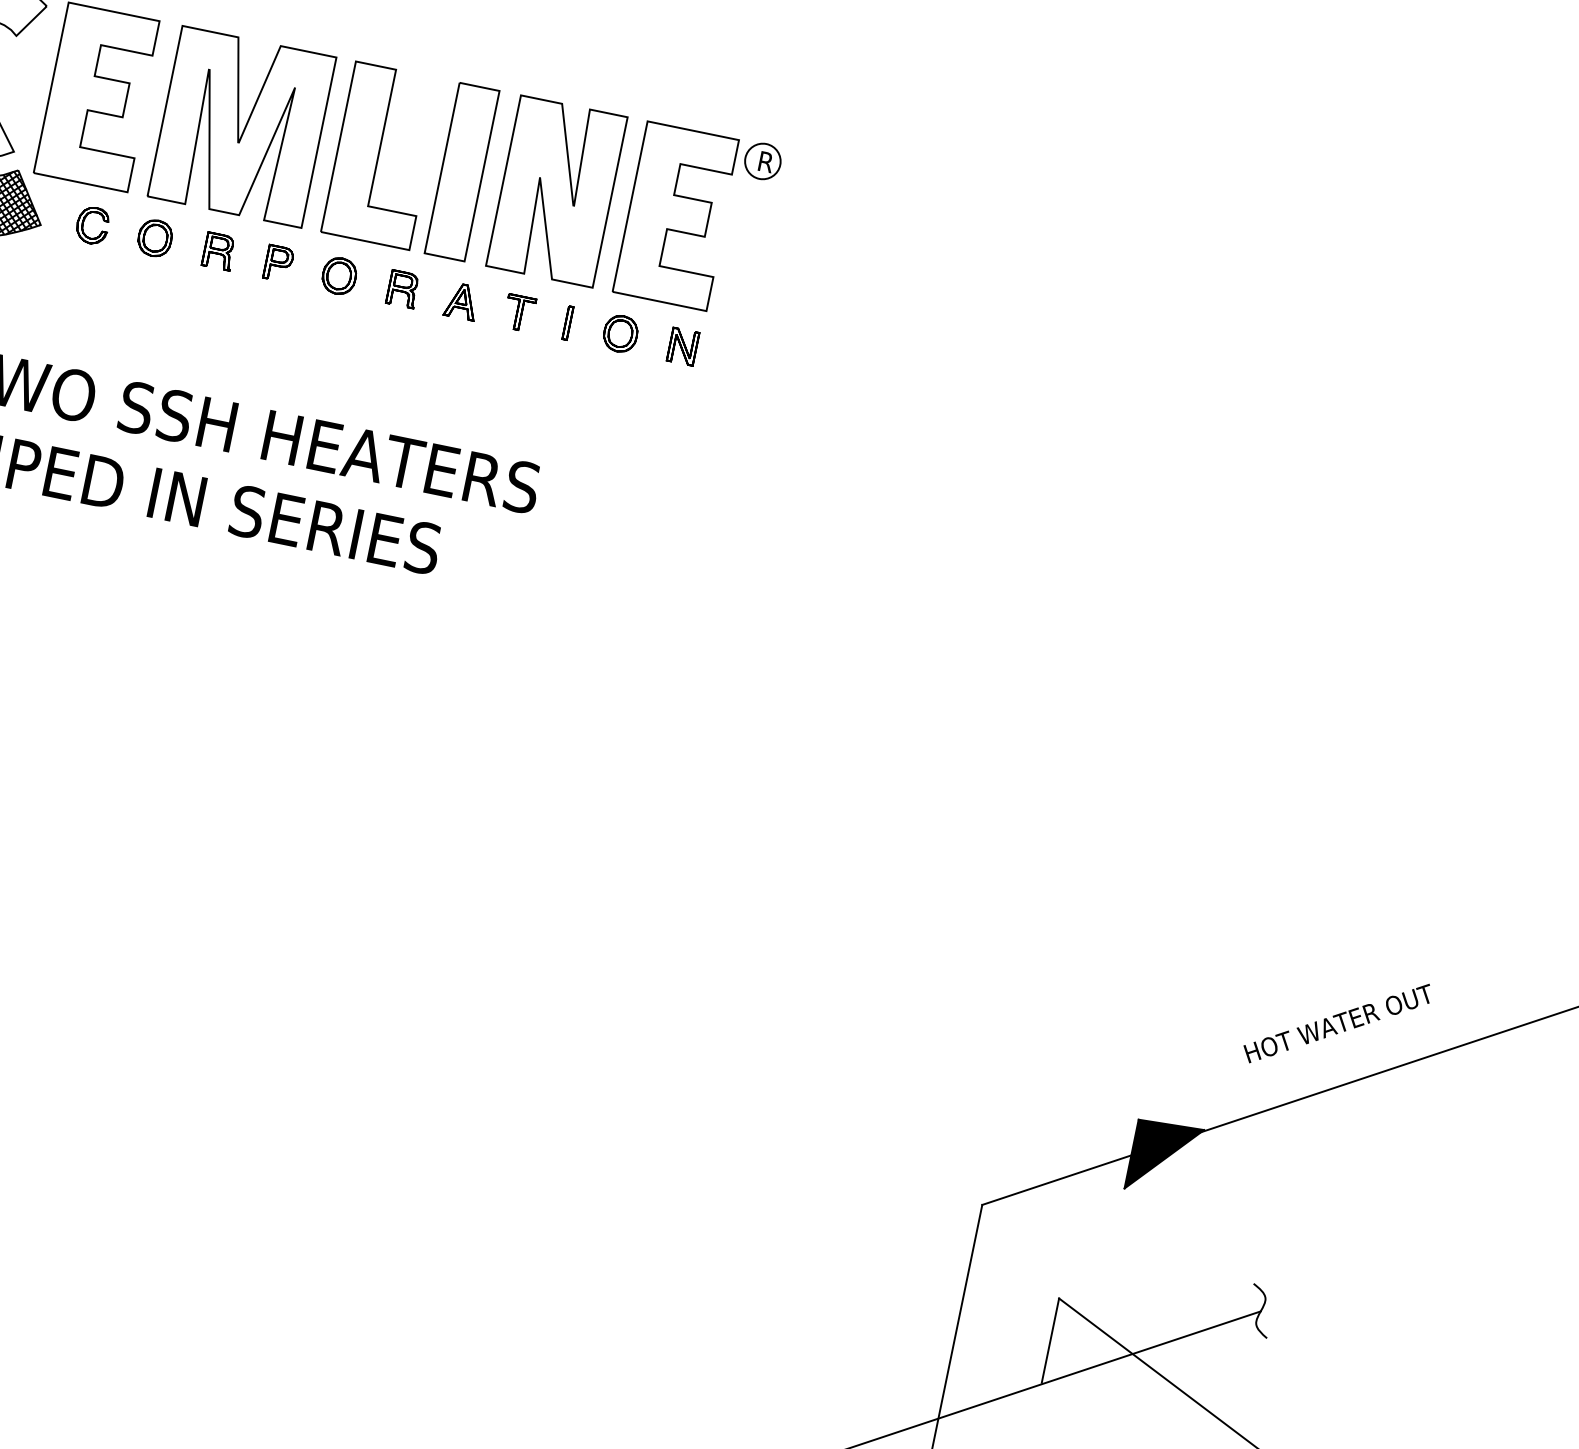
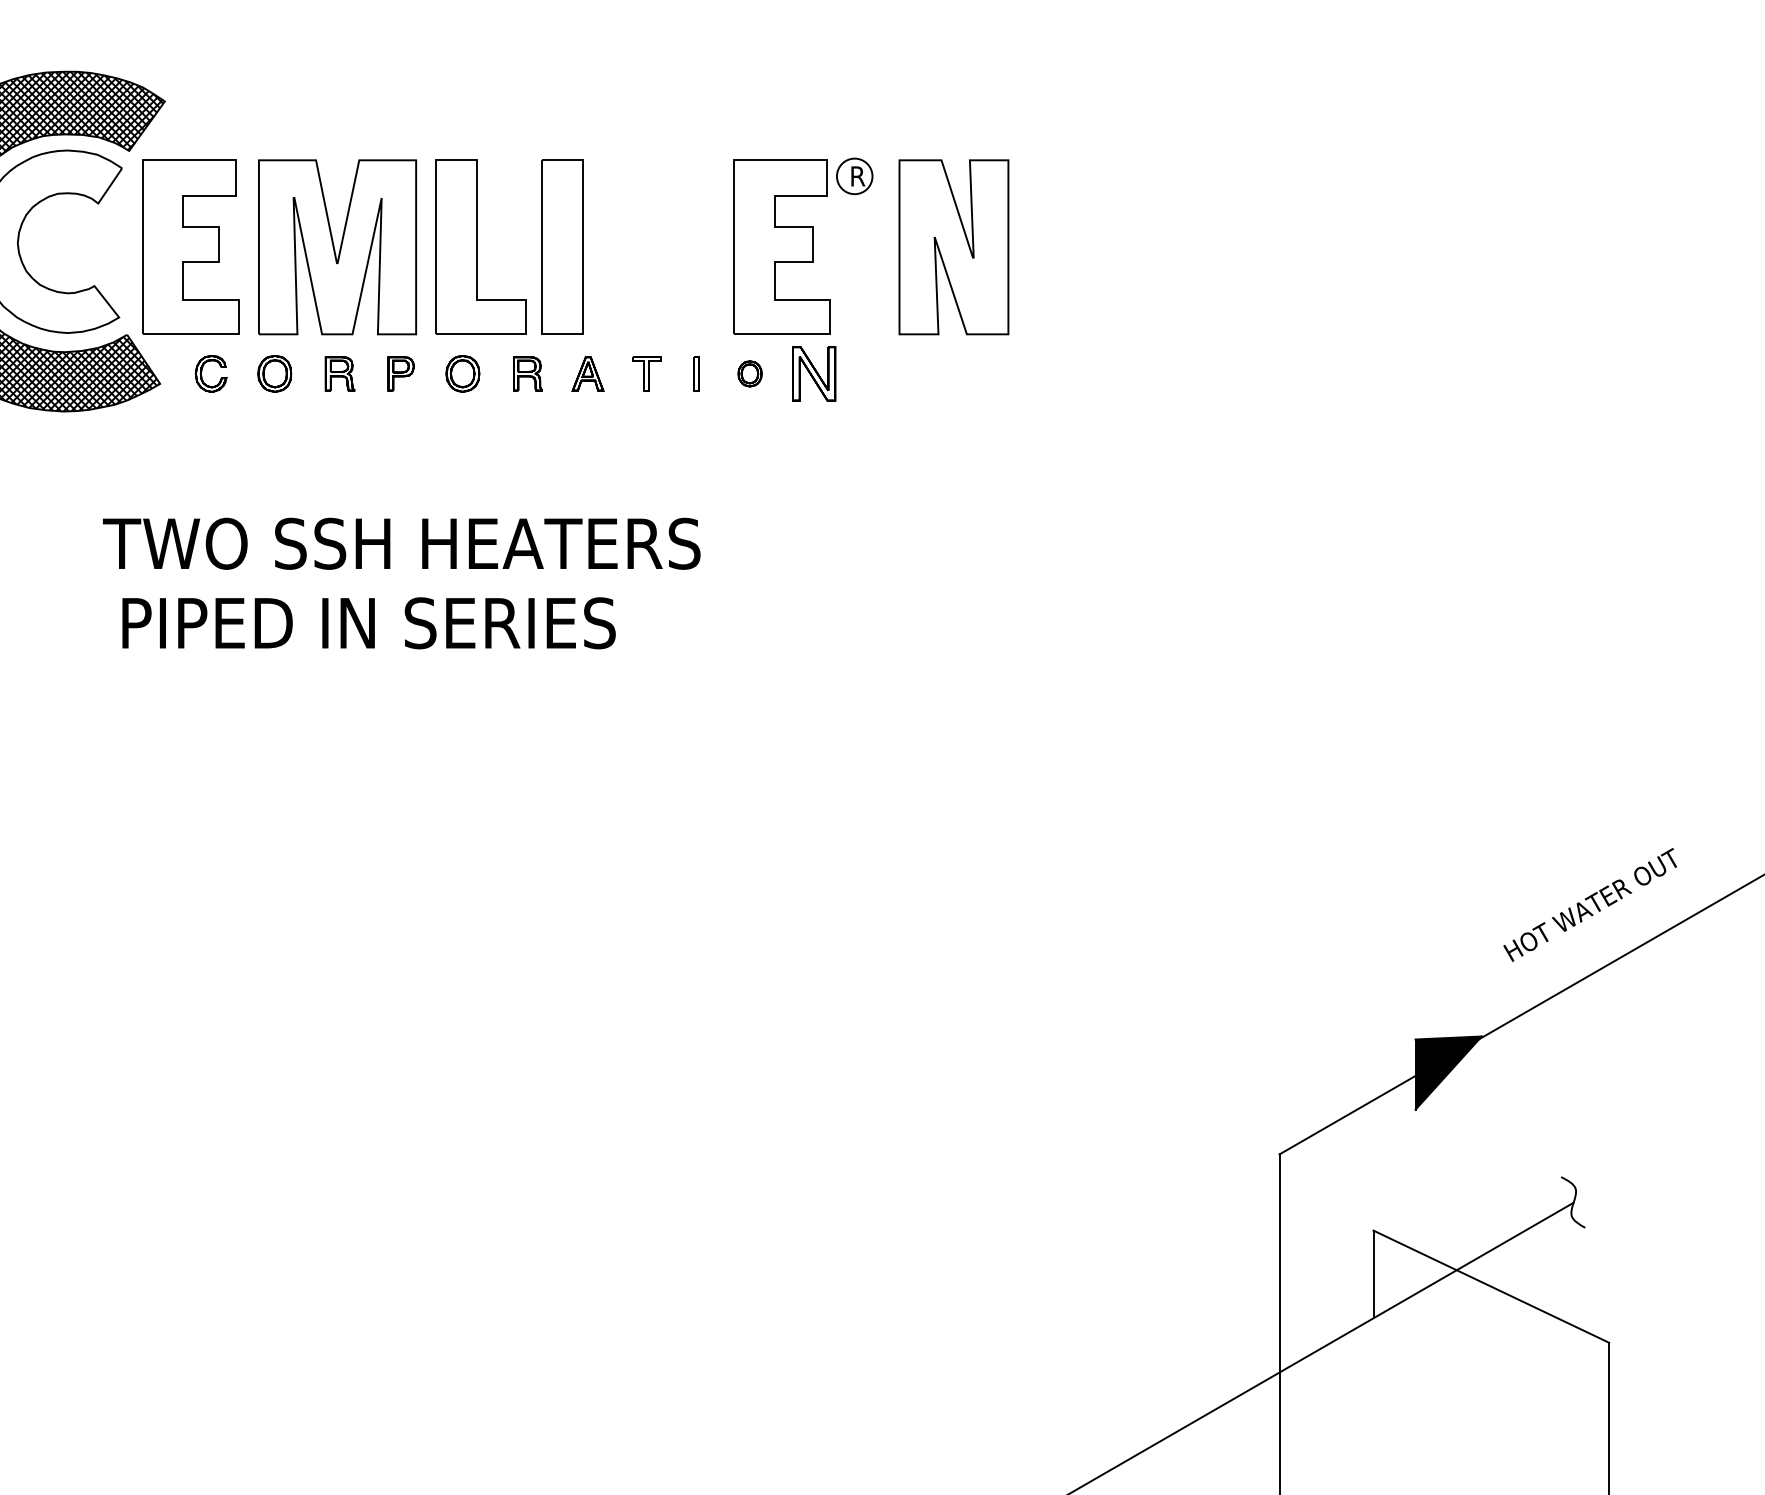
part: (556, 191) -> (953, 247), moved
part: (620, 333) -> (749, 373), size x0.7
part: (682, 346) -> (813, 373), size x1.6

